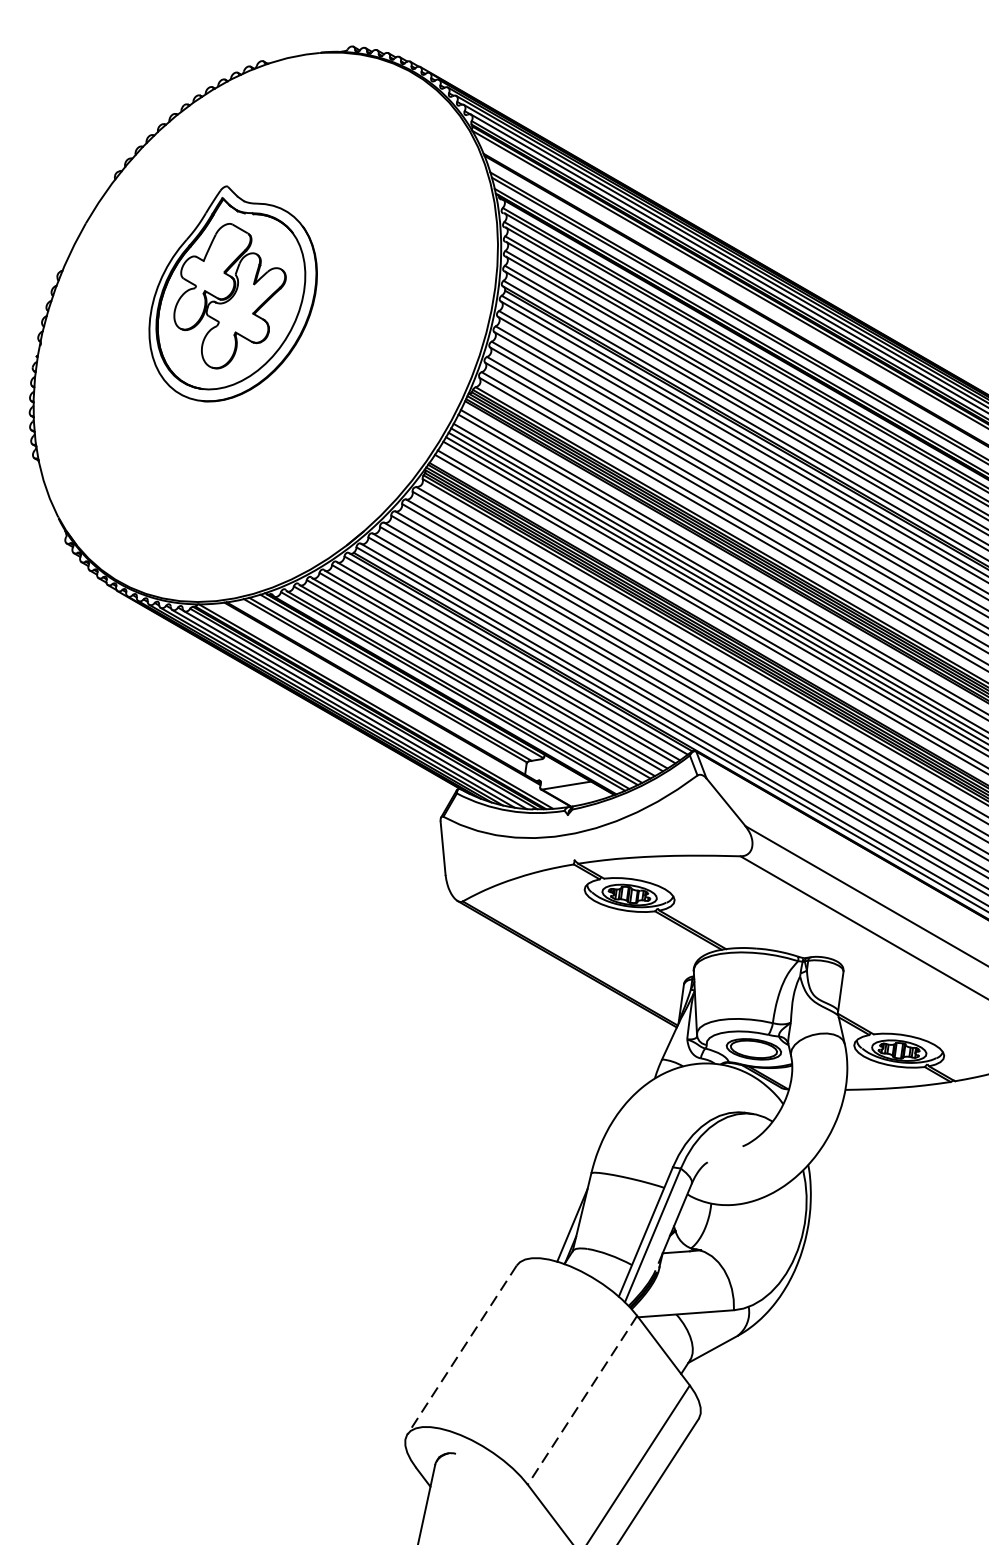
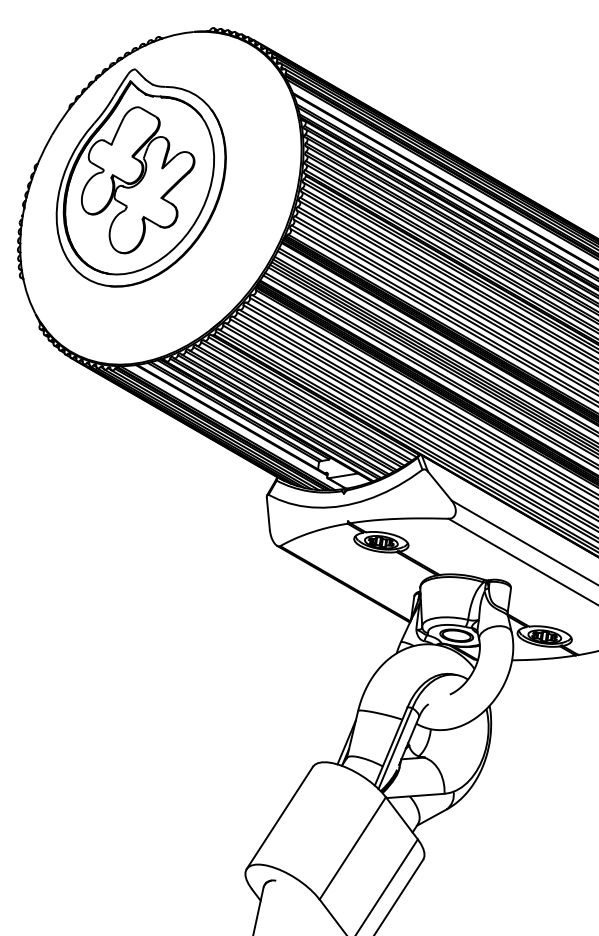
part: (232, 293) -> (140, 177), size x1.67
line: (461, 1349) -> (279, 817), dashed -> solid
line: (581, 1400) -> (352, 848), dashed -> solid

